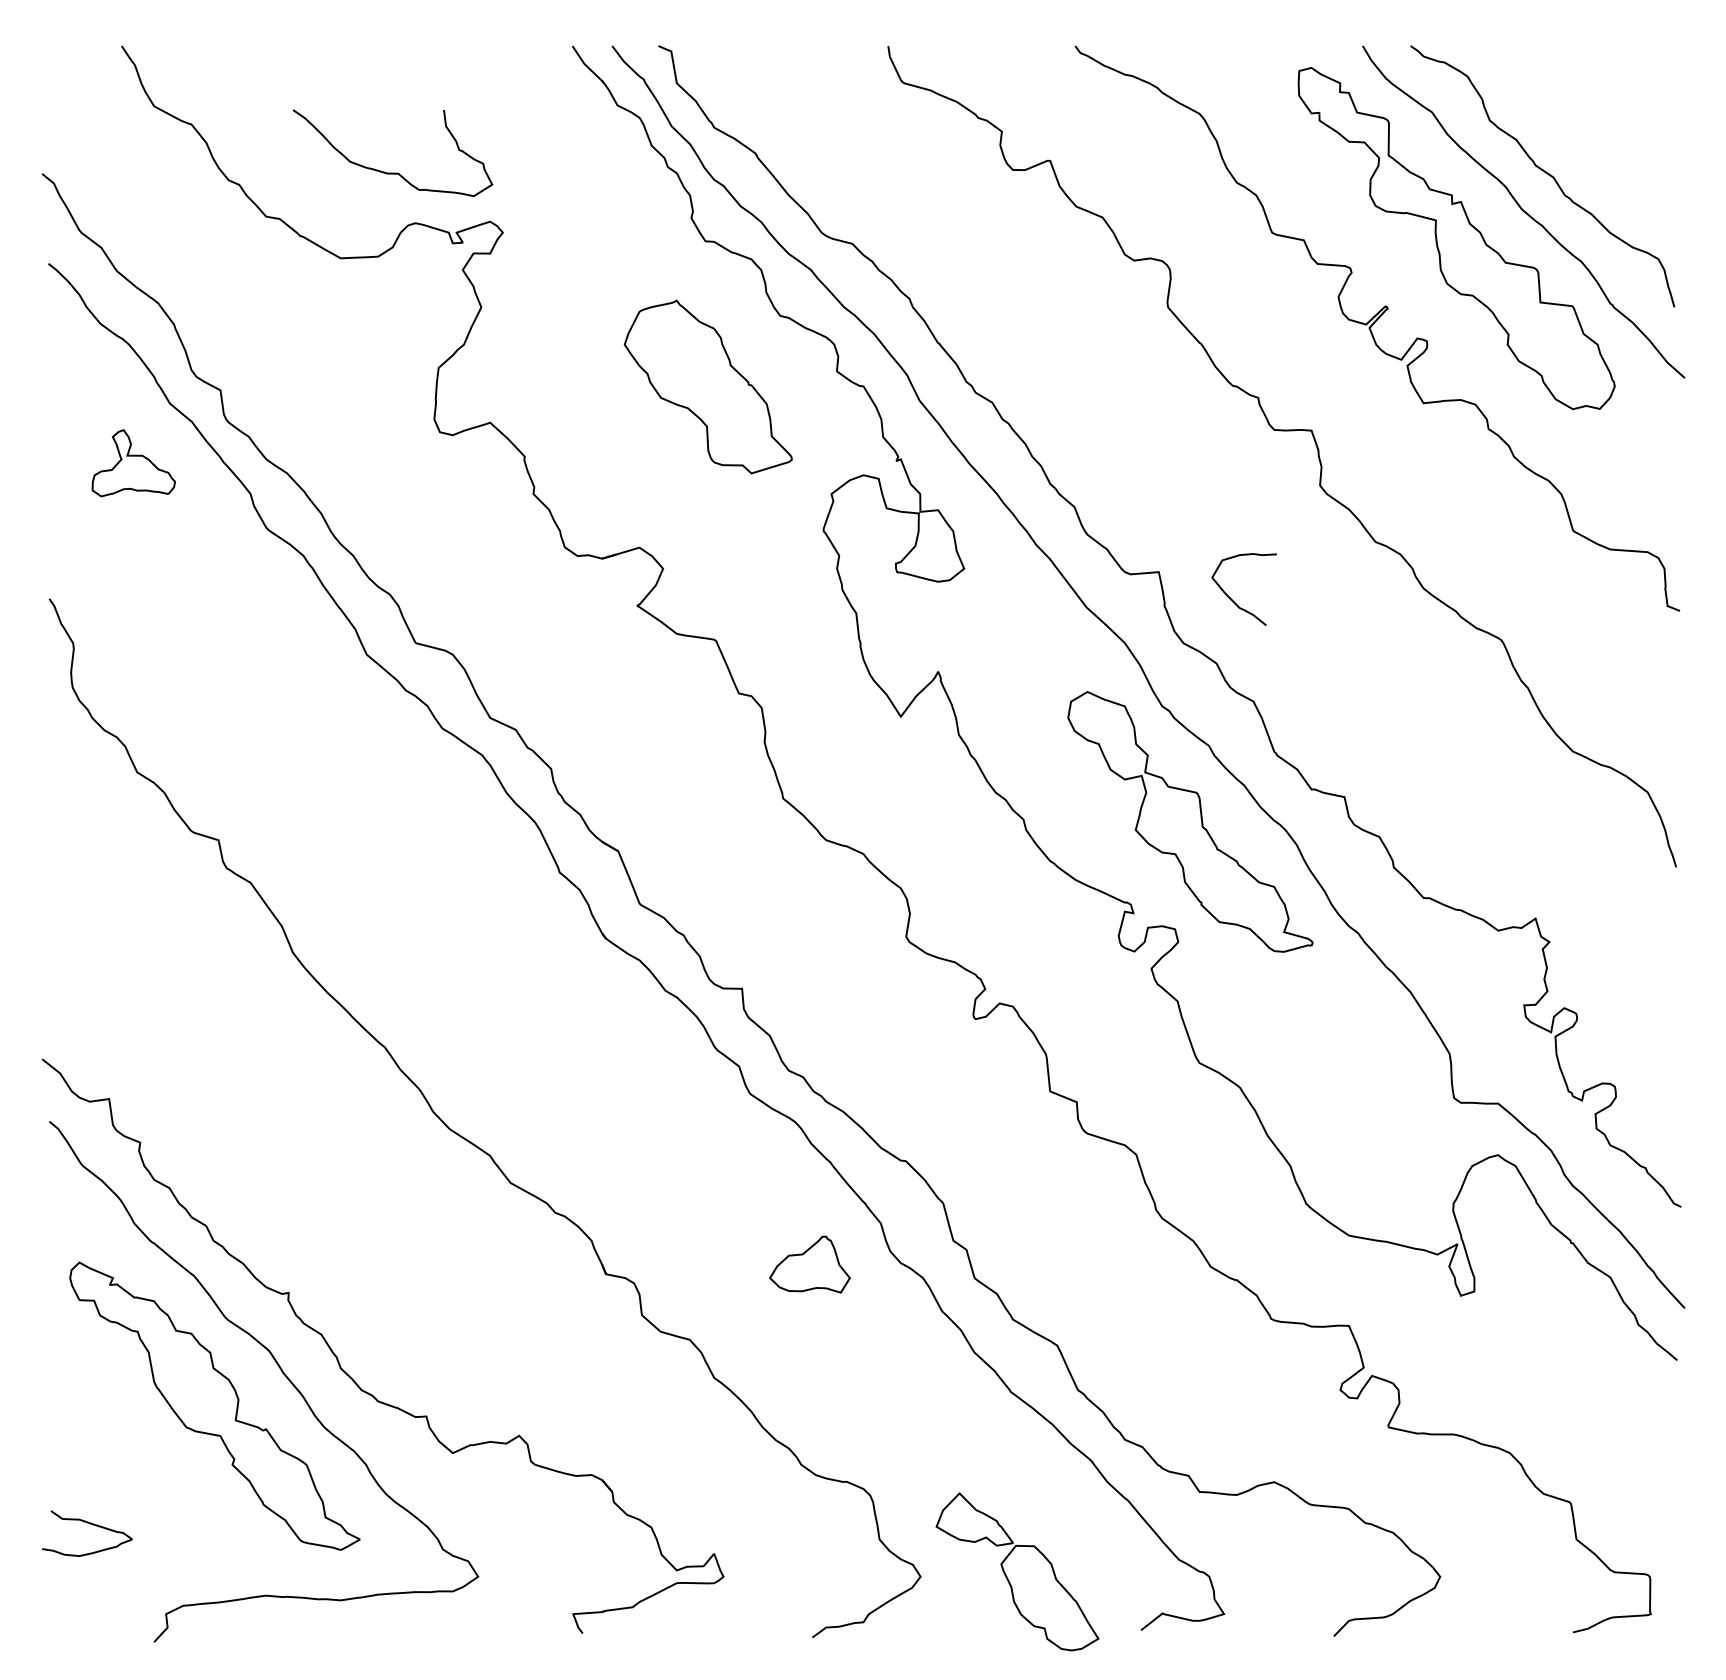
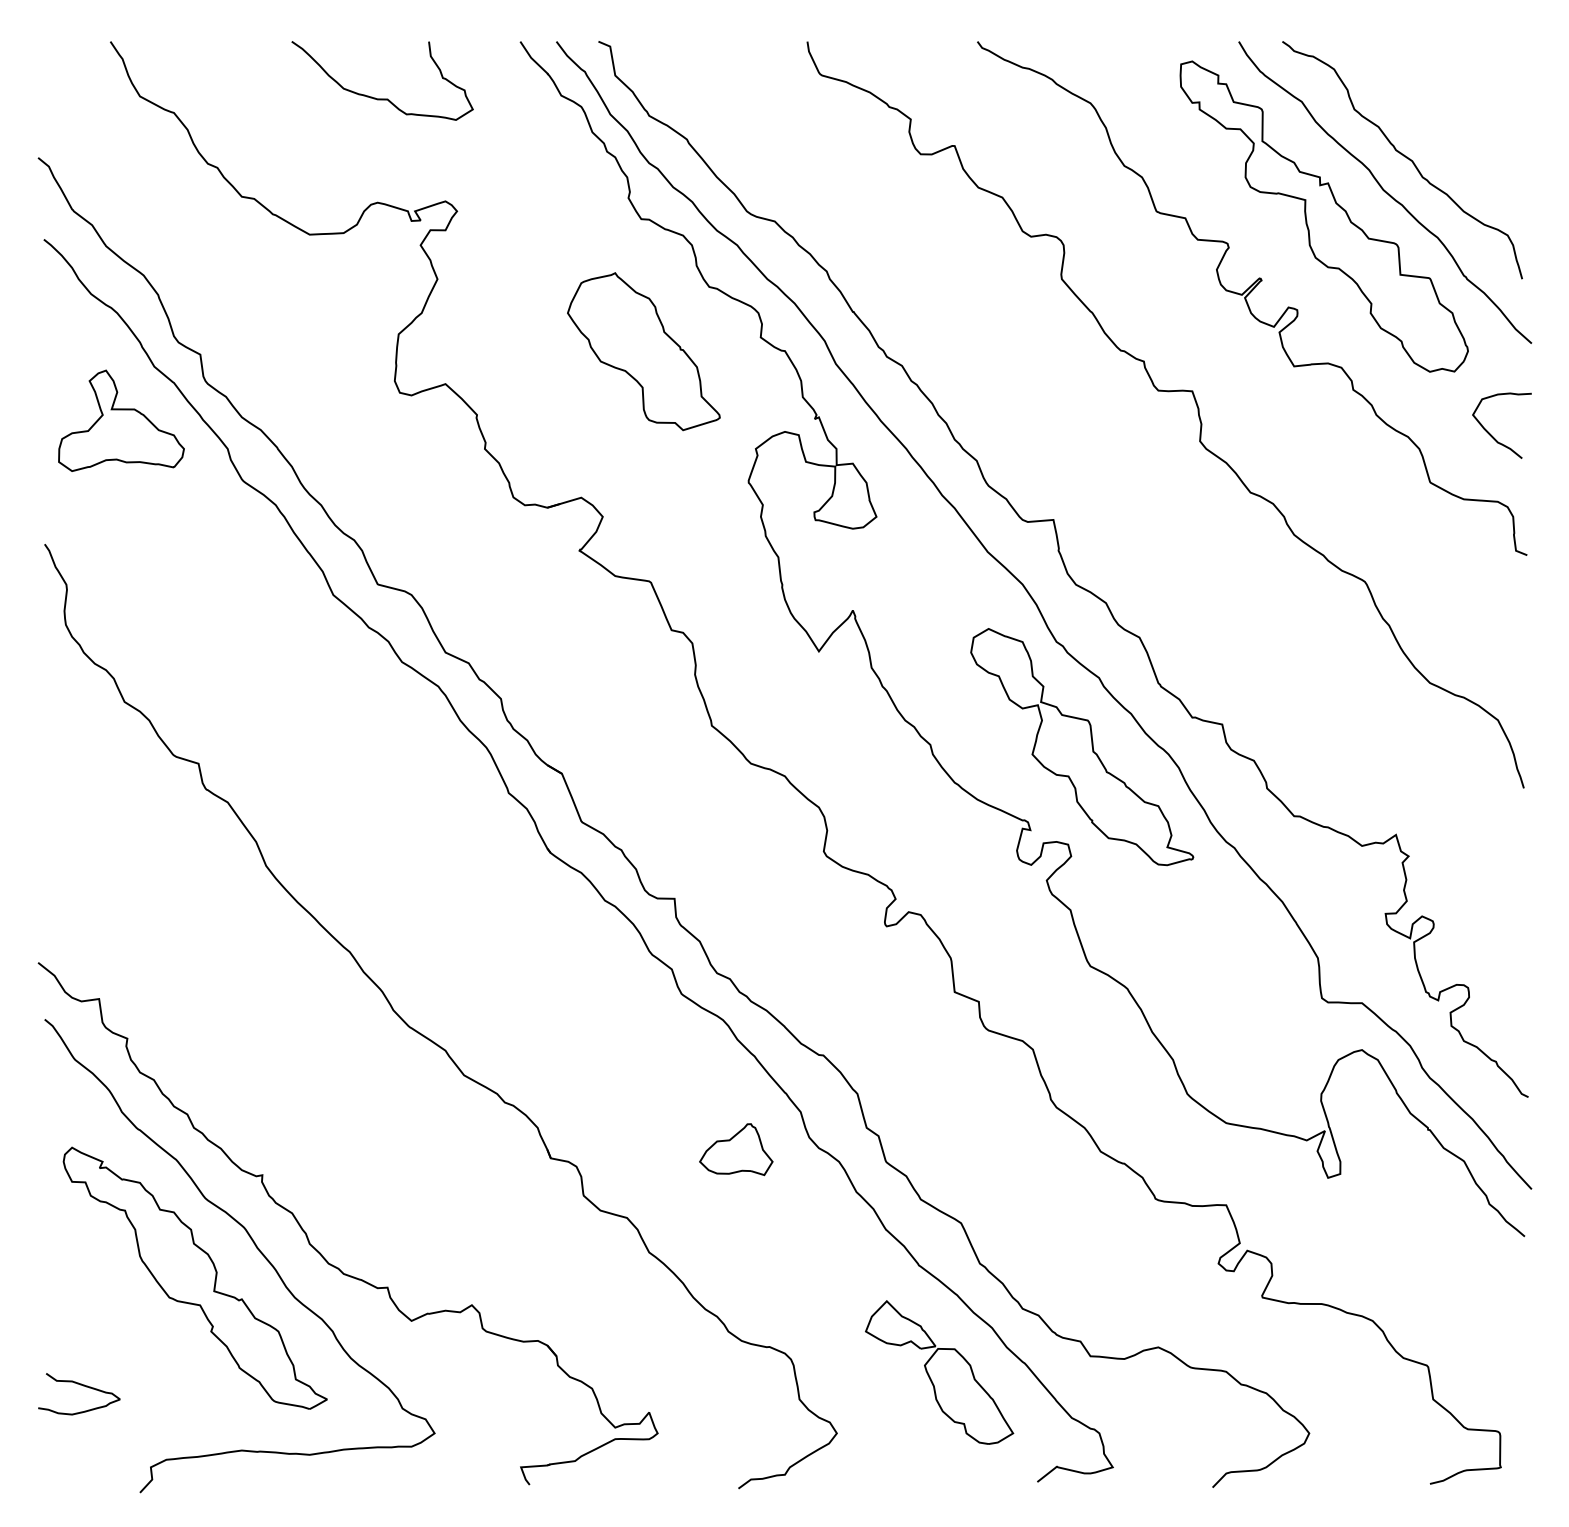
curve: (392, 172) -> (382, 98), moved
part: (133, 463) -> (121, 421), size x1.67
curve: (1232, 599) -> (1491, 434), moved
part: (1017, 1571) -> (939, 1372), moved

